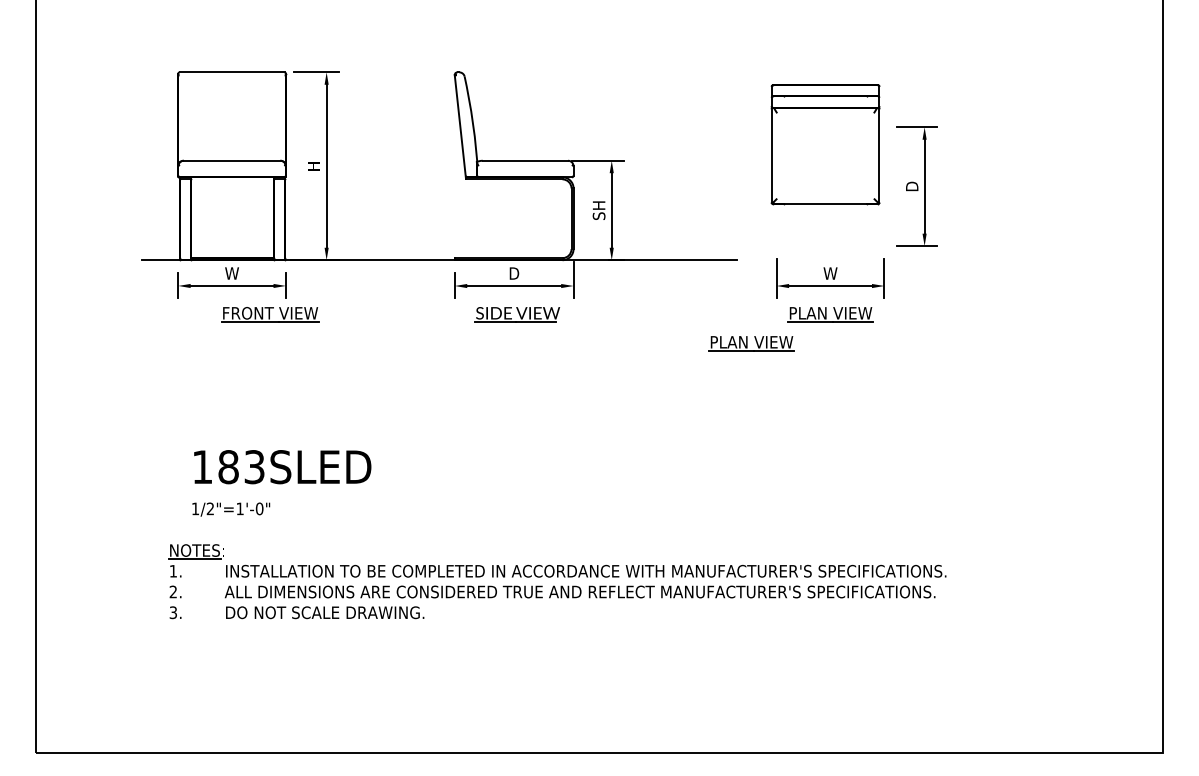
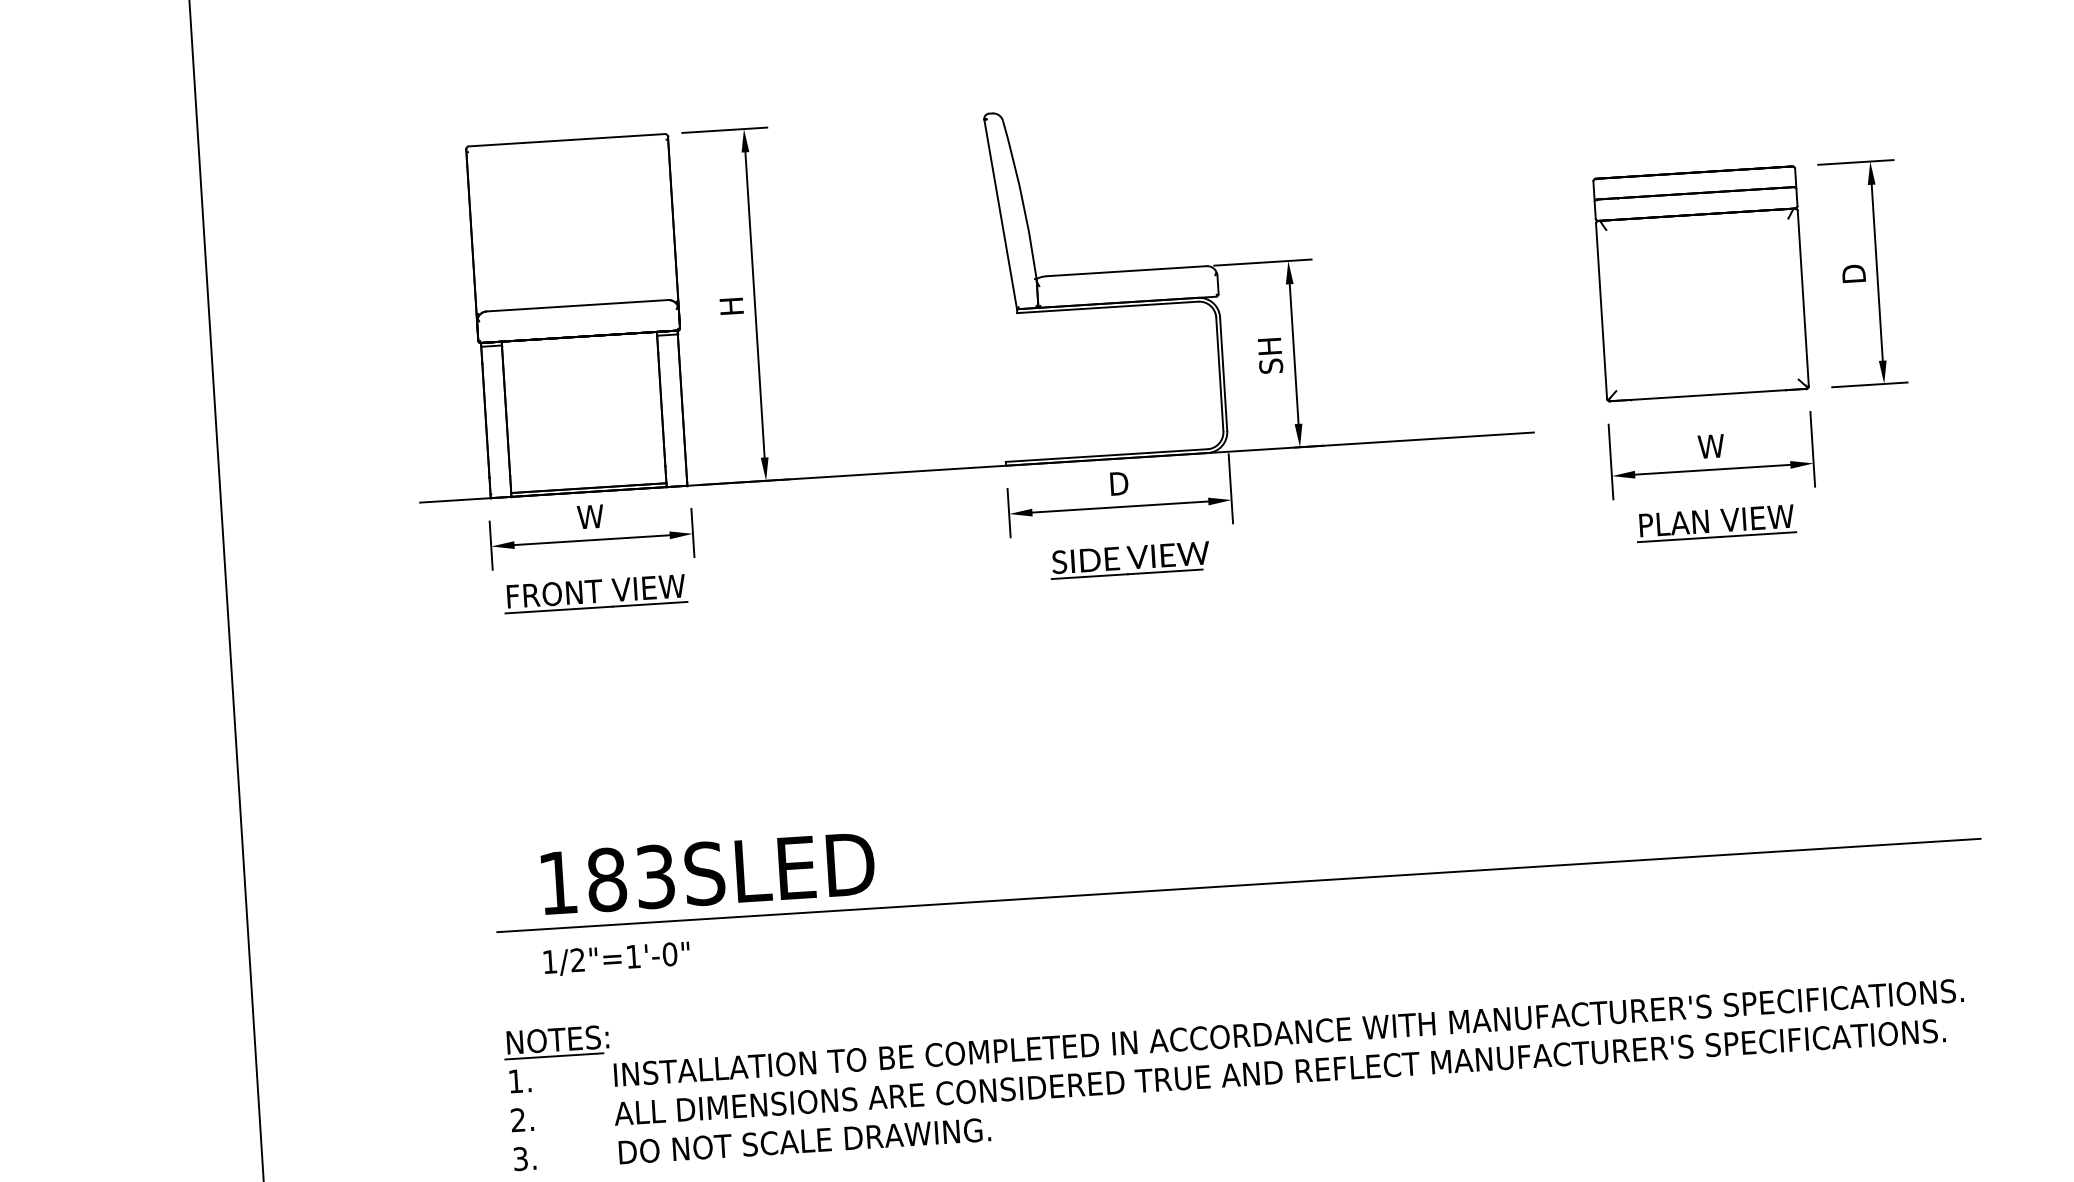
part: (825, 144) -> (1700, 283), moved
part: (270, 314) -> (596, 593), moved
part: (751, 343) -> (1571, 586), removed
line: (564, 491) -> (1238, 885), added

